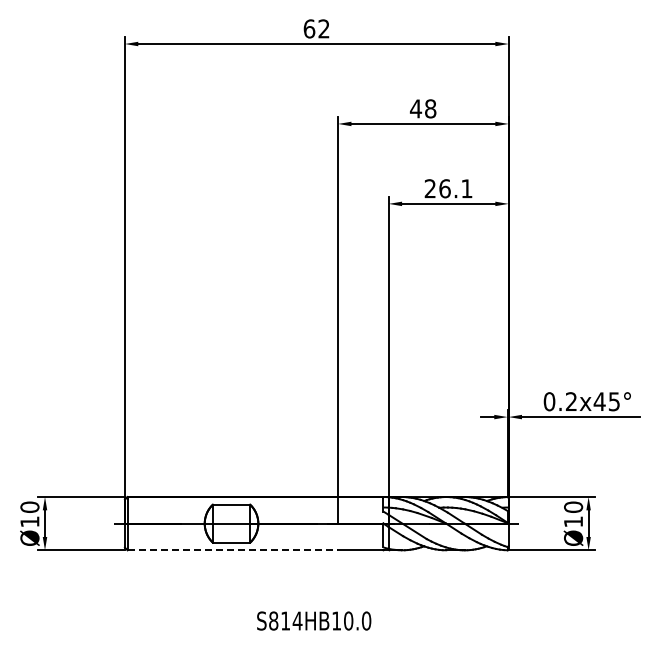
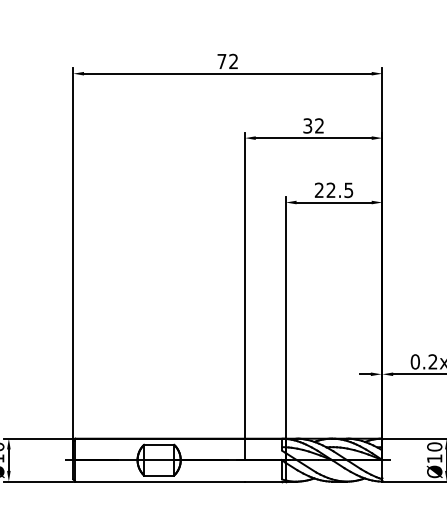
text: (309, 28) -> (221, 61), 62 -> 72
text: (422, 108) -> (313, 125), 48 -> 32
text: (455, 188) -> (339, 190), 26.1 -> 22.5
line: (233, 550) -> (160, 481), dashed -> solid

